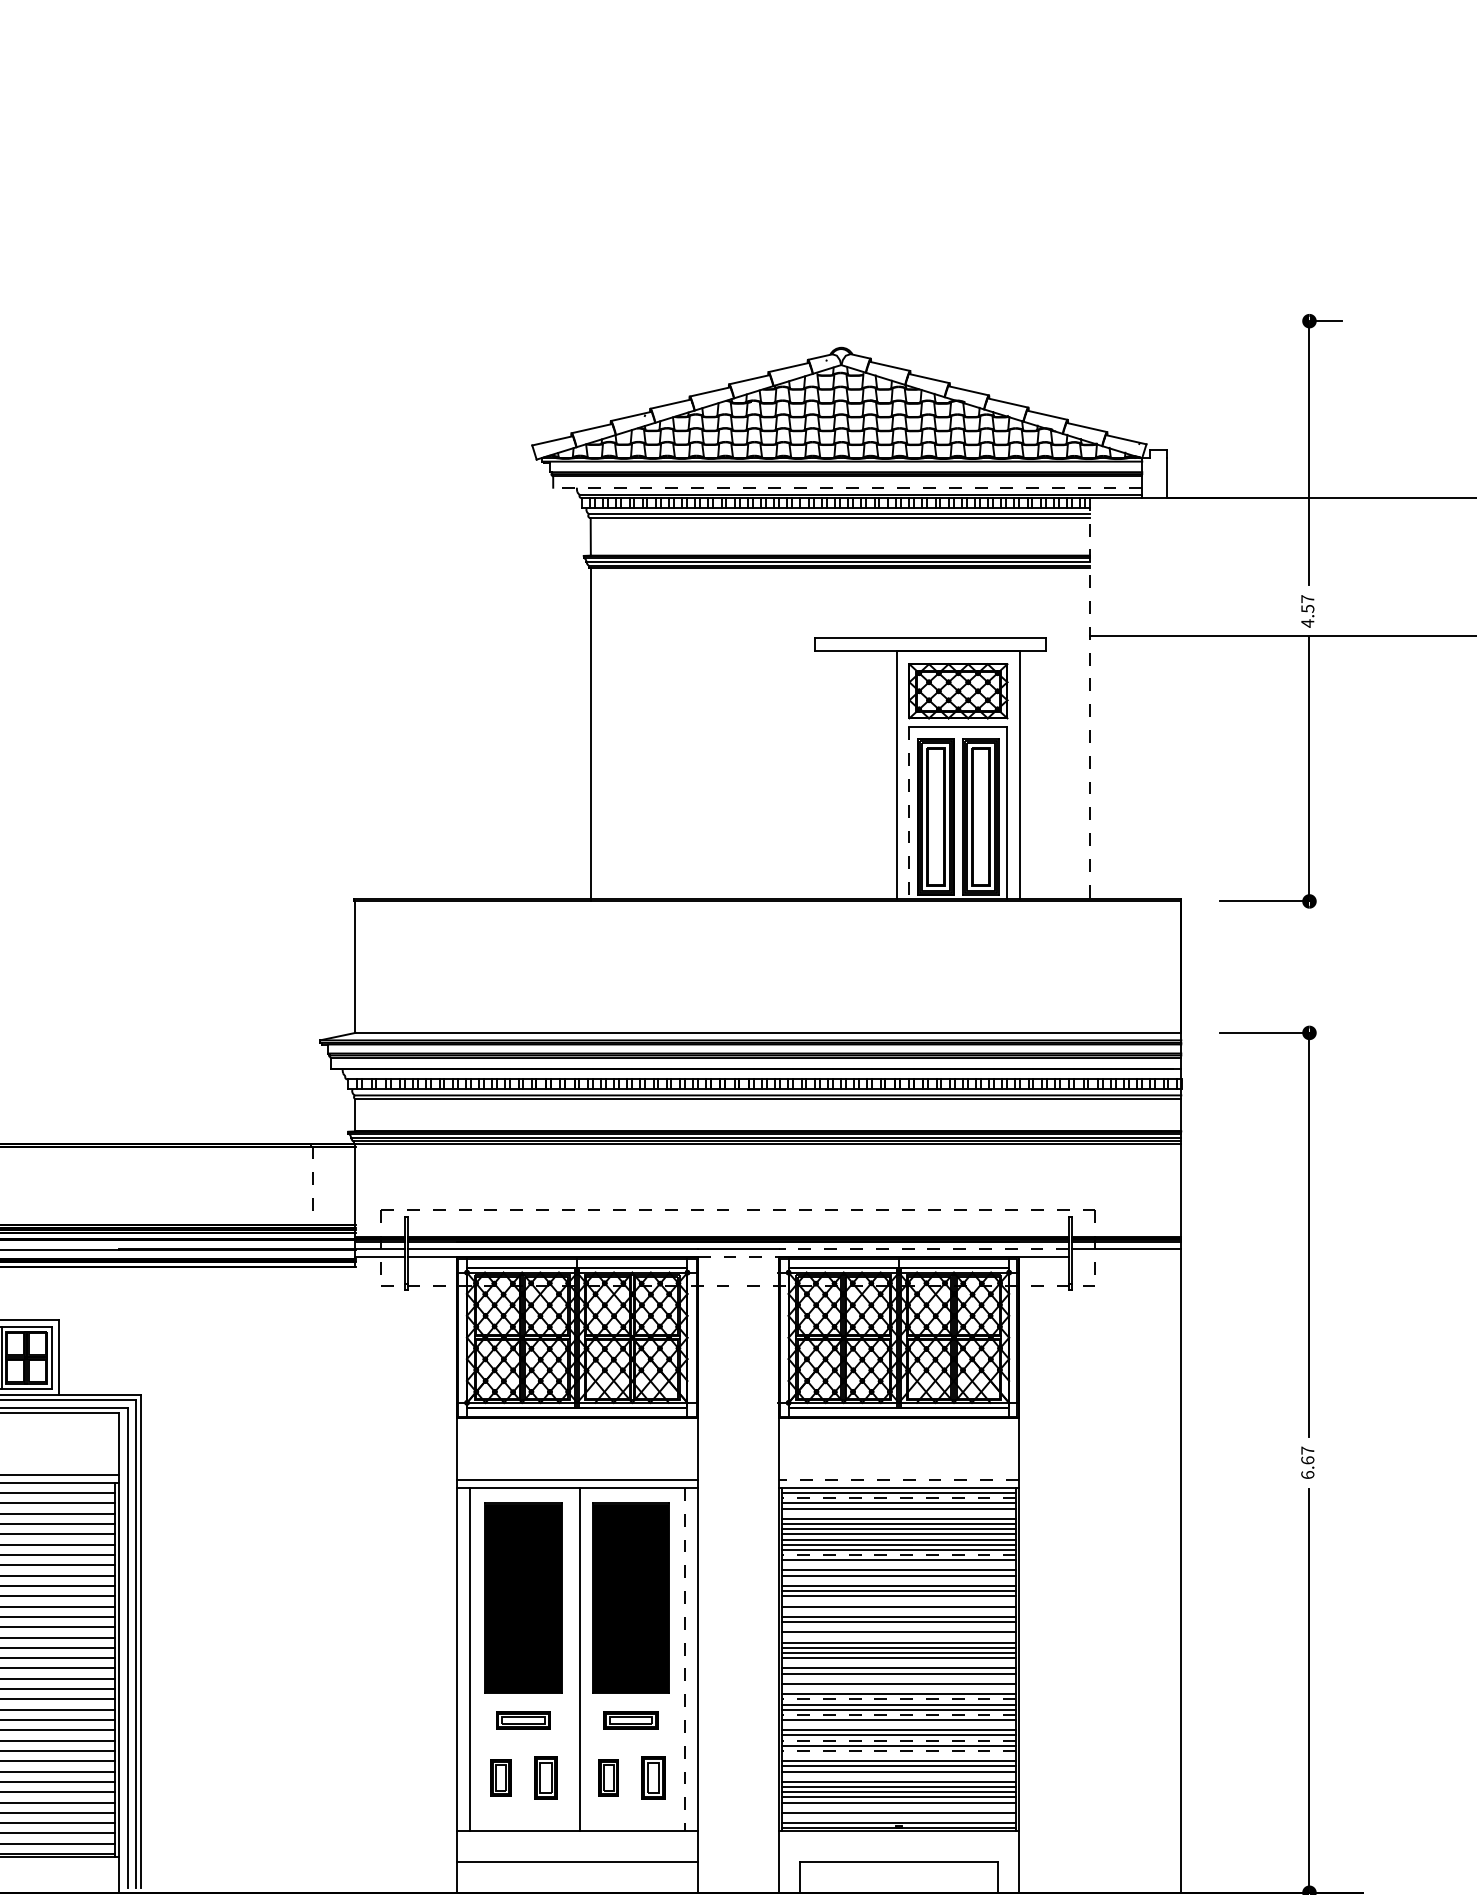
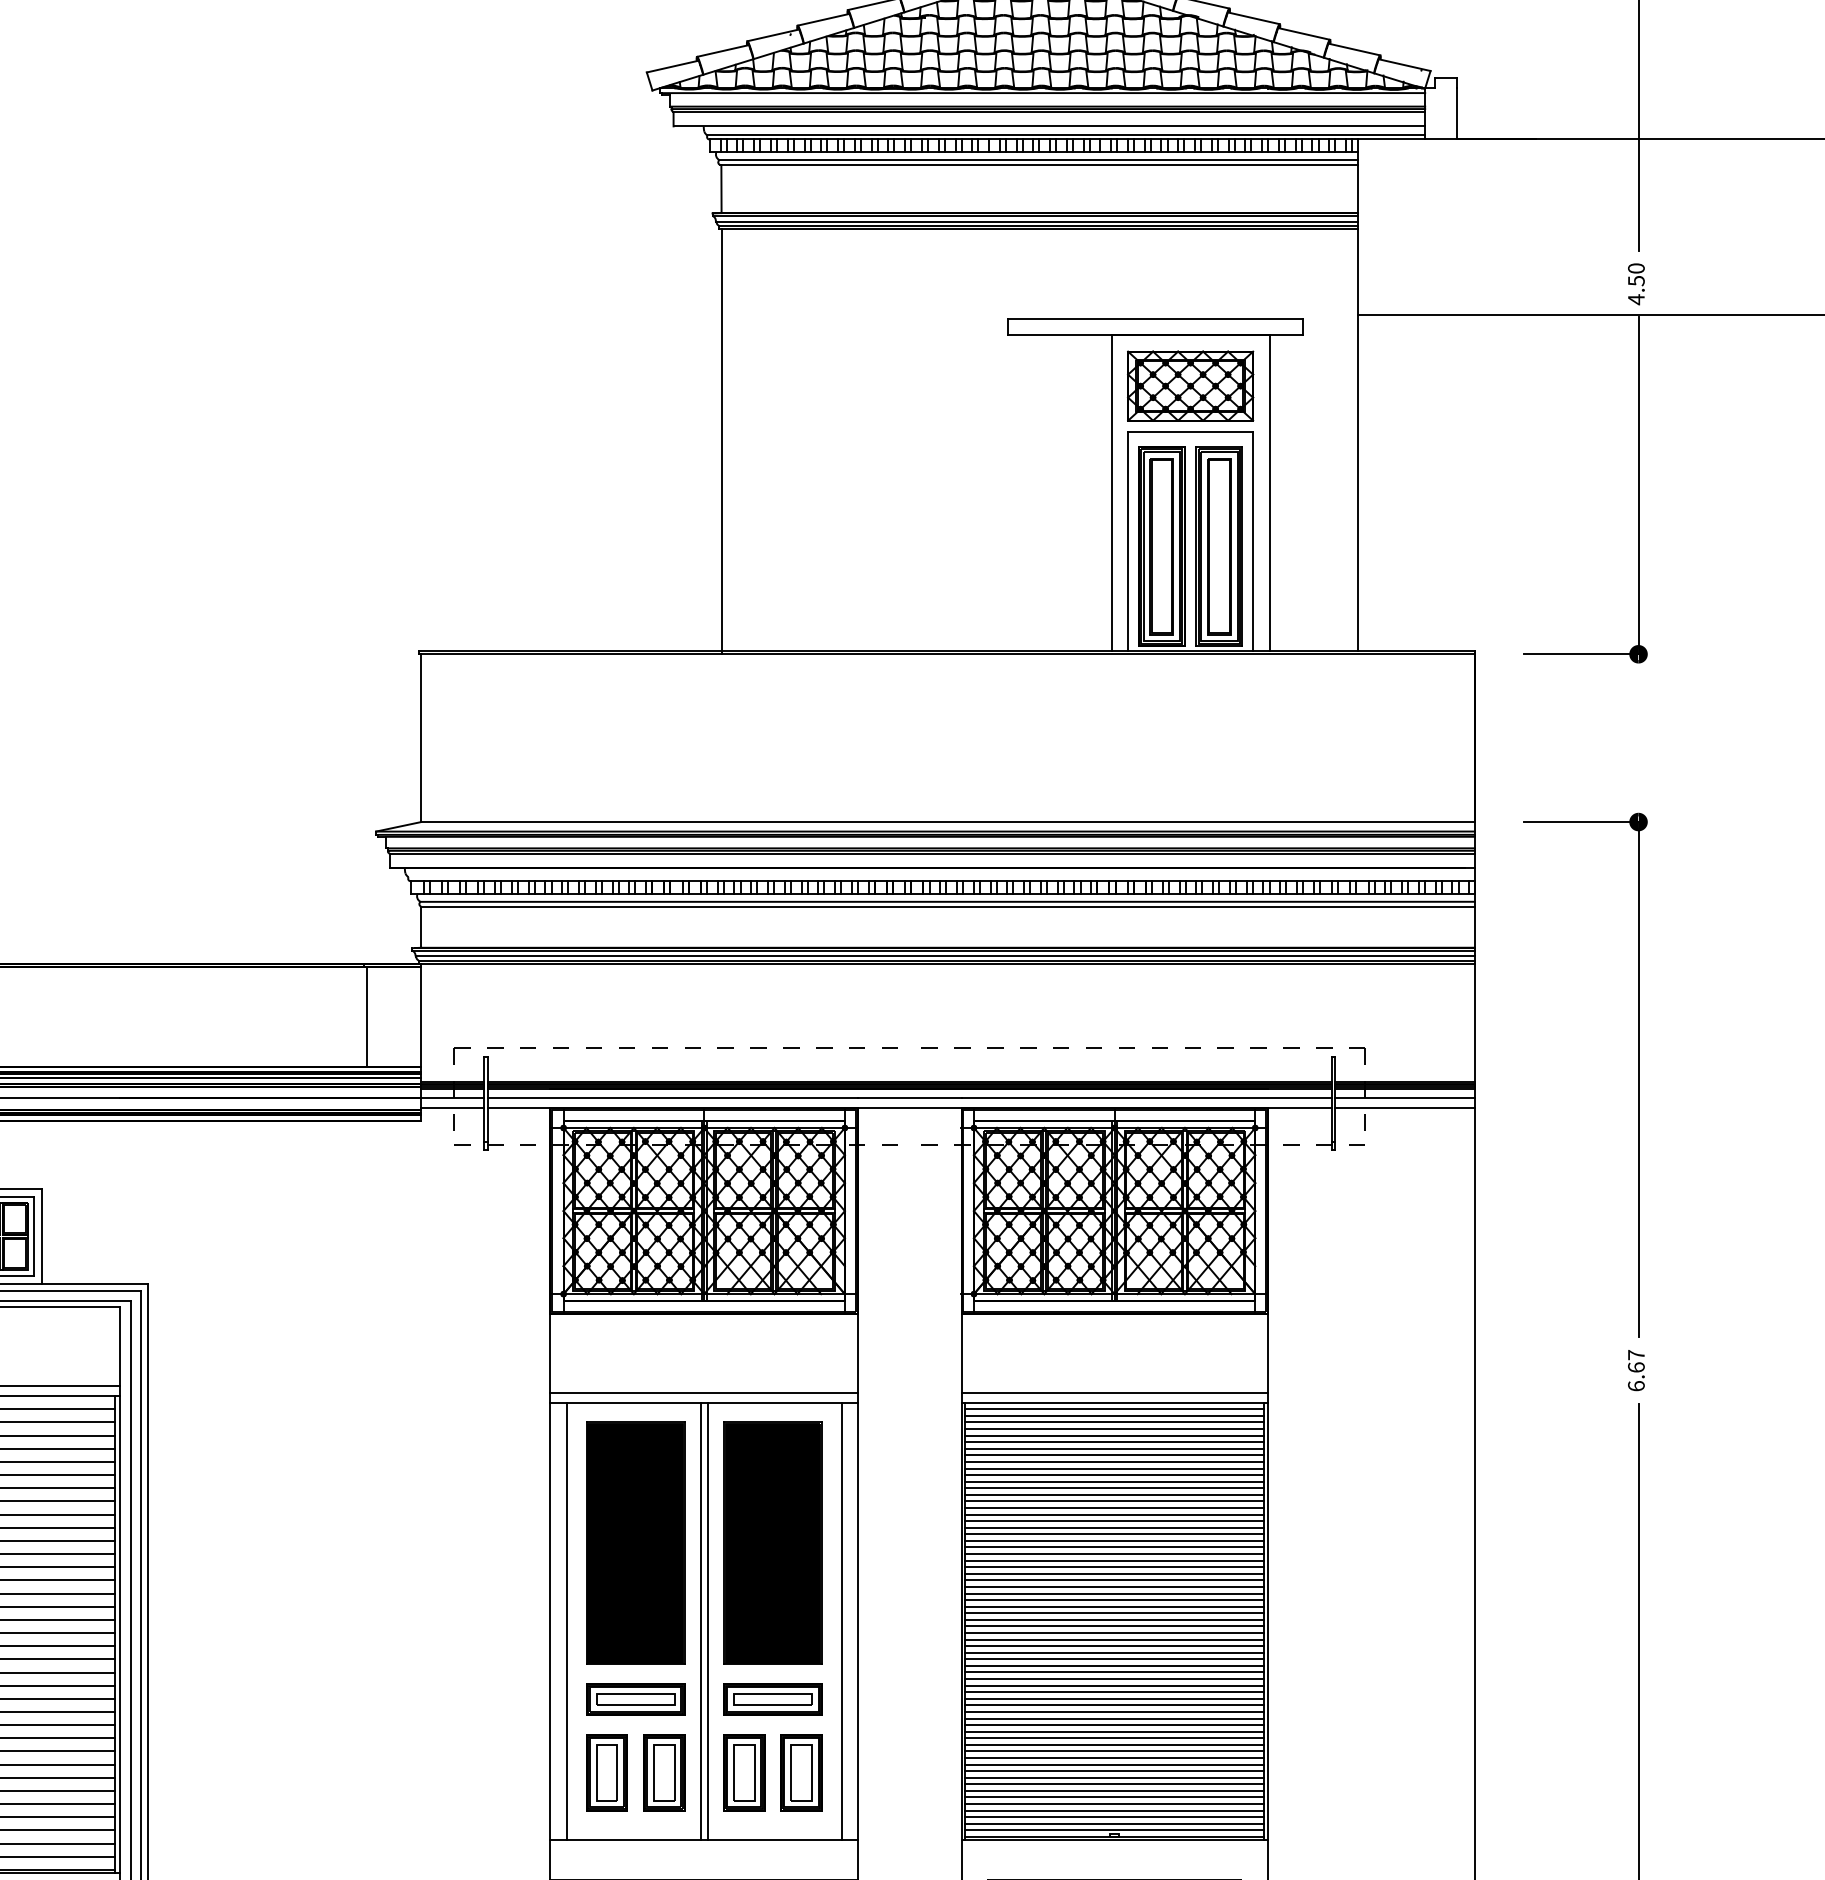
line: (847, 487) -> (1049, 126), dashed -> solid
text: (1307, 598) -> (1636, 267), 4.57 -> 4.50
line: (1089, 698) -> (1357, 395), dashed -> solid
line: (909, 813) -> (1128, 542), dashed -> solid
line: (312, 1186) -> (366, 1018), dashed -> solid
line: (923, 1249) -> (1146, 1098), dashed -> solid
line: (738, 1257) -> (909, 1108), dashed -> solid
line: (1126, 1257) -> (1405, 1108), added
line: (898, 1480) -> (1114, 1393), dashed -> solid
line: (898, 1498) -> (1114, 1416), dashed -> solid
line: (898, 1513) -> (1114, 1435), added
line: (898, 1555) -> (1114, 1488), dashed -> solid
line: (898, 1565) -> (1114, 1501), added
line: (898, 1580) -> (1114, 1520), added
line: (898, 1601) -> (1114, 1547), added
line: (898, 1611) -> (1114, 1560), added
line: (898, 1627) -> (1114, 1580), added
line: (898, 1637) -> (1114, 1593), added
line: (574, 1658) -> (700, 1620), added
line: (684, 1659) -> (841, 1621), dashed -> solid
line: (898, 1663) -> (1114, 1626), added
line: (898, 1678) -> (1114, 1645), added
line: (898, 1689) -> (1114, 1659), added
line: (898, 1699) -> (1114, 1672), dashed -> solid
line: (898, 1714) -> (1114, 1691), dashed -> solid
part: (523, 1720) -> (635, 1699), size x1.43
part: (630, 1720) -> (772, 1699), size x1.43
line: (898, 1725) -> (1114, 1705), added
line: (898, 1740) -> (1114, 1724), dashed -> solid
line: (898, 1750) -> (1114, 1737), dashed -> solid
line: (898, 1756) -> (1114, 1745), added
line: (898, 1776) -> (1114, 1770), added
part: (500, 1777) -> (606, 1772), size x1.67
part: (545, 1777) -> (663, 1772), size x1.43
part: (608, 1777) -> (744, 1772), size x1.67
part: (653, 1777) -> (801, 1772), size x1.43
line: (898, 1807) -> (1114, 1810), added
line: (898, 1817) -> (1114, 1823), added

